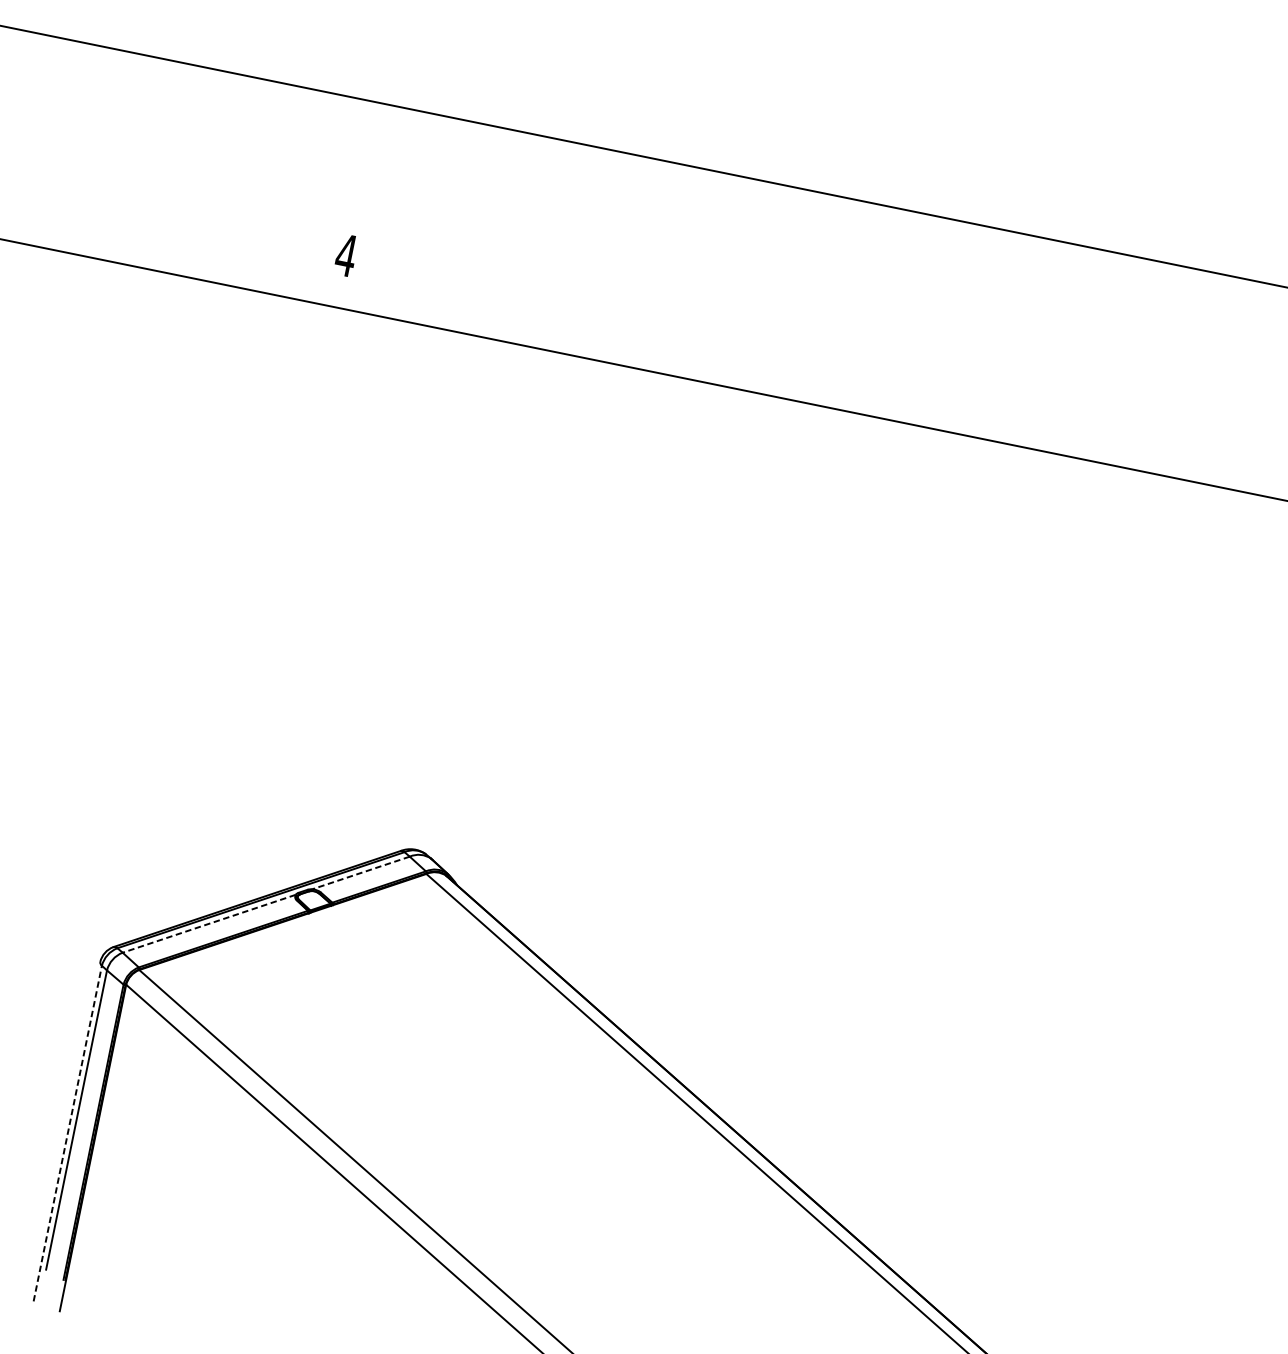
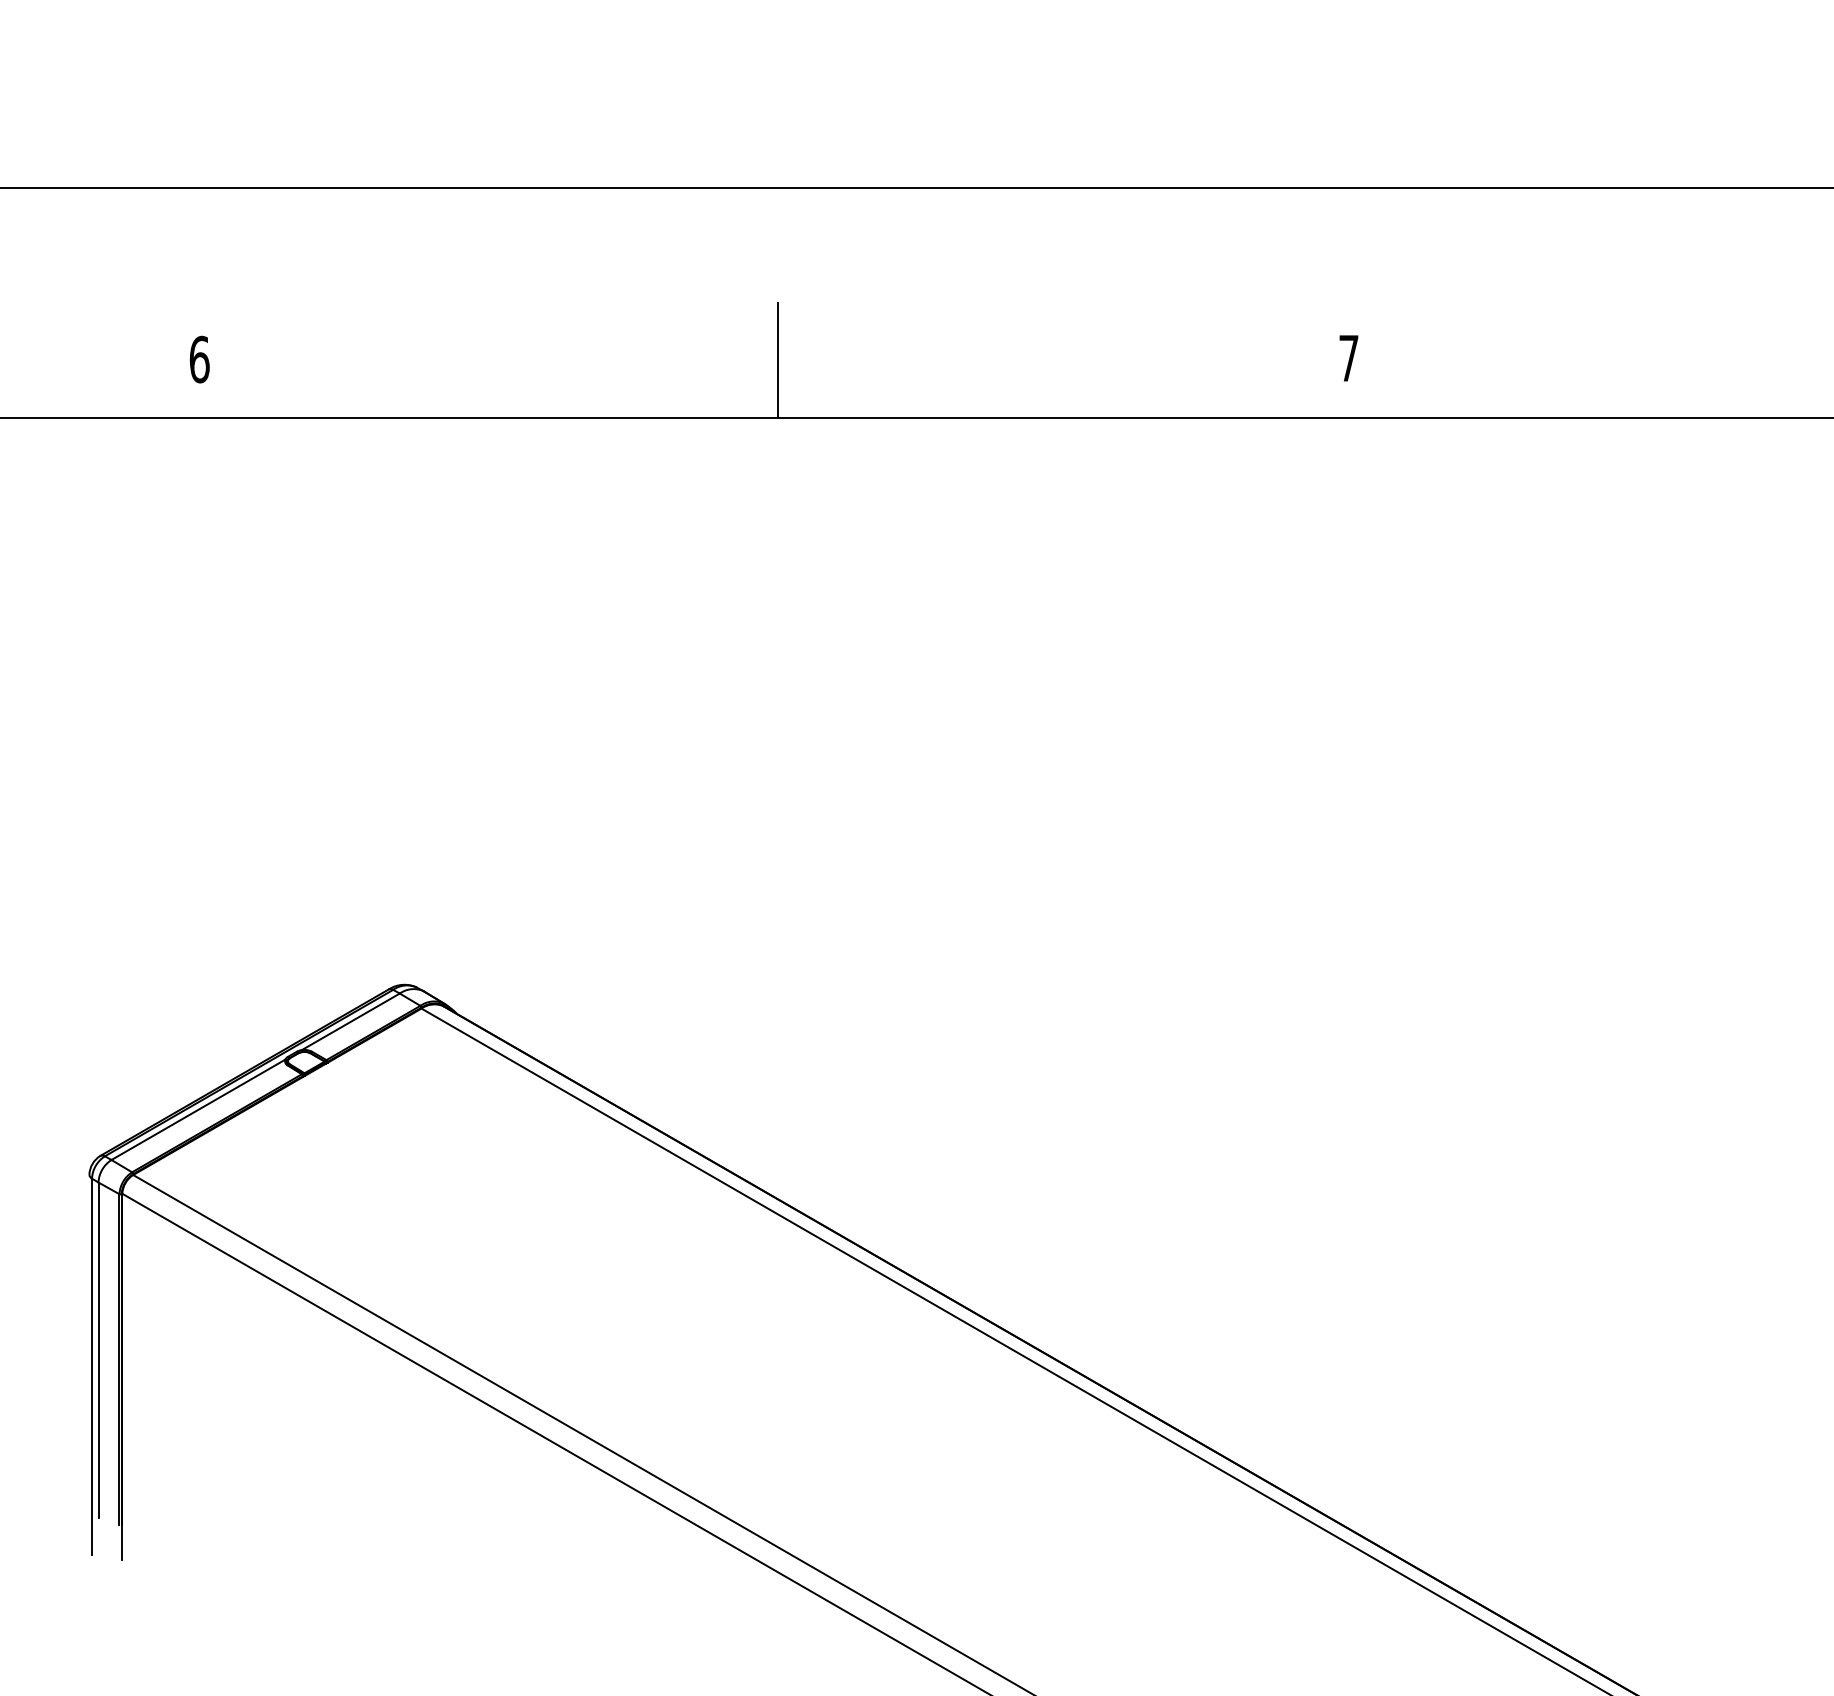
text: (346, 255) -> (199, 359), 4 -> 6
line: (862, 360) -> (778, 359), added
line: (360, 873) -> (350, 1022), dashed -> solid
line: (208, 924) -> (197, 1110), dashed -> solid
line: (68, 1133) -> (92, 1366), dashed -> solid

